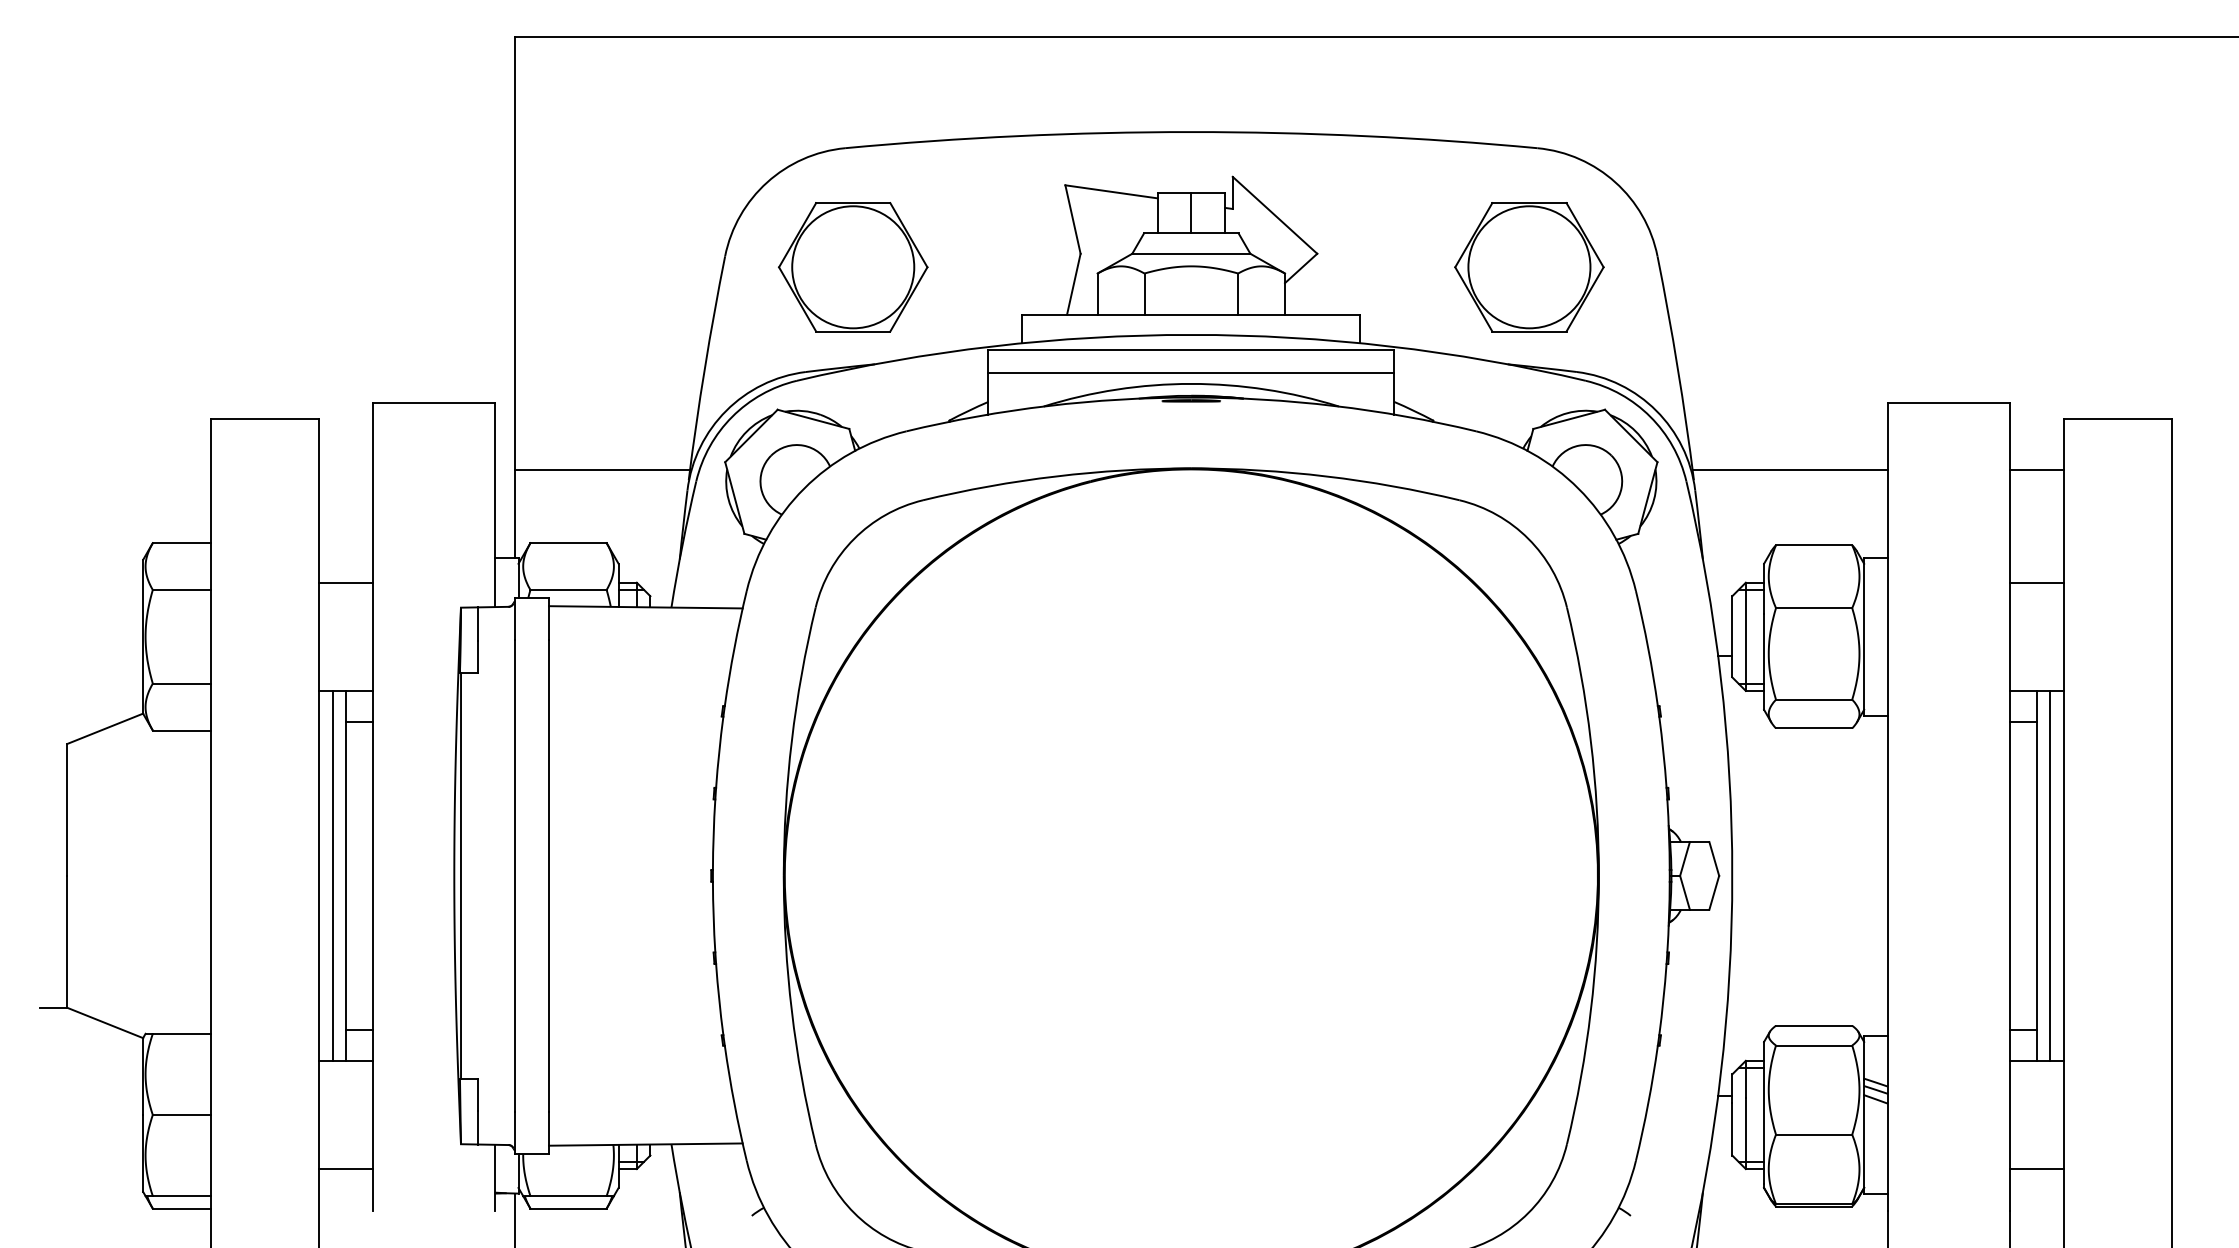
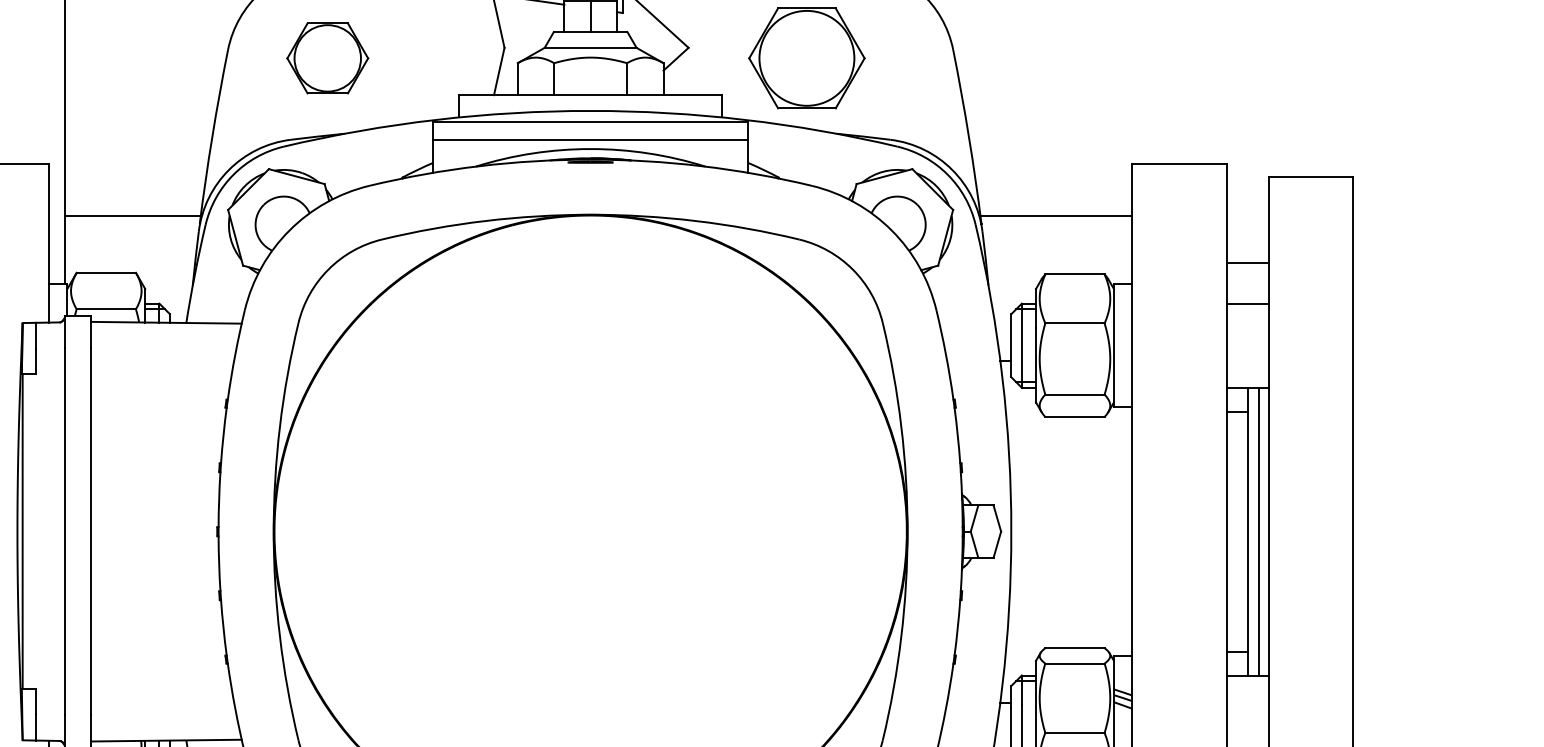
part: (853, 267) -> (327, 58), size x0.7
part: (1529, 267) -> (806, 58), moved
line: (2036, 470) -> (1247, 263), moved

